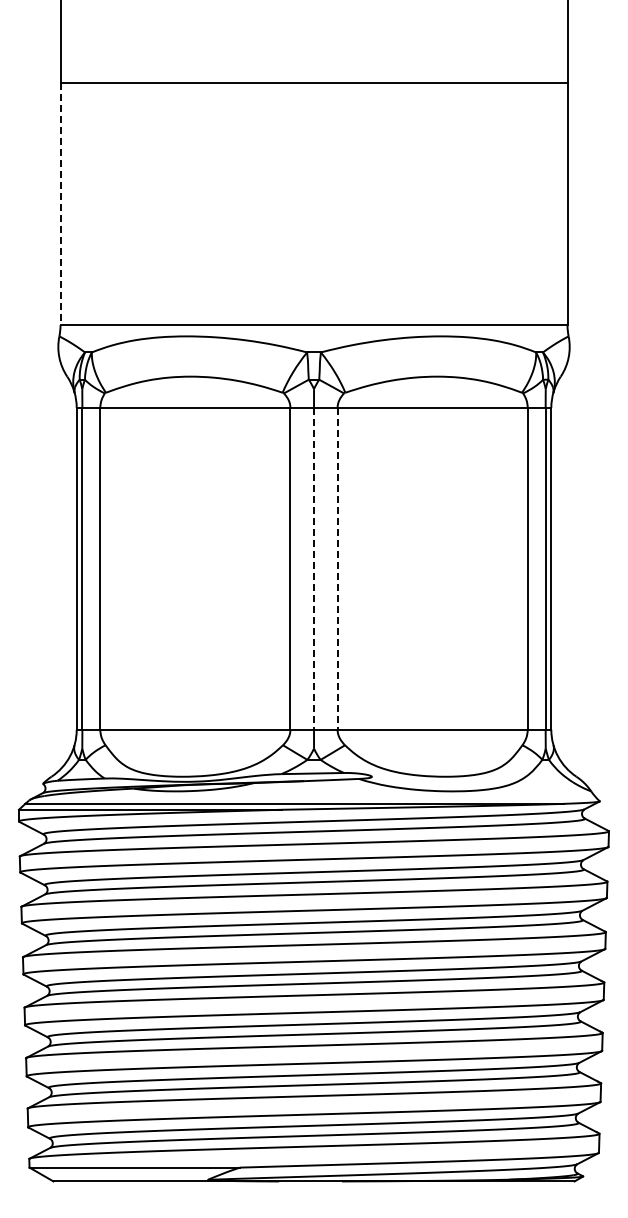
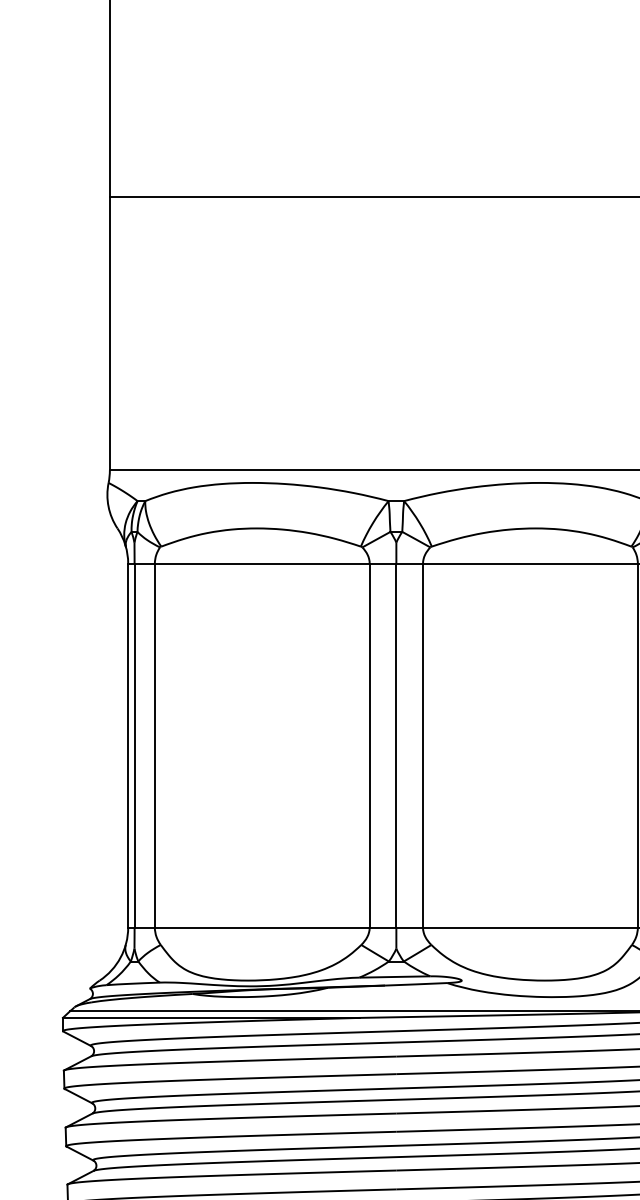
line: (60, 204) -> (109, 333), dashed -> solid
line: (314, 568) -> (396, 745), dashed -> solid
line: (337, 568) -> (422, 745), dashed -> solid

